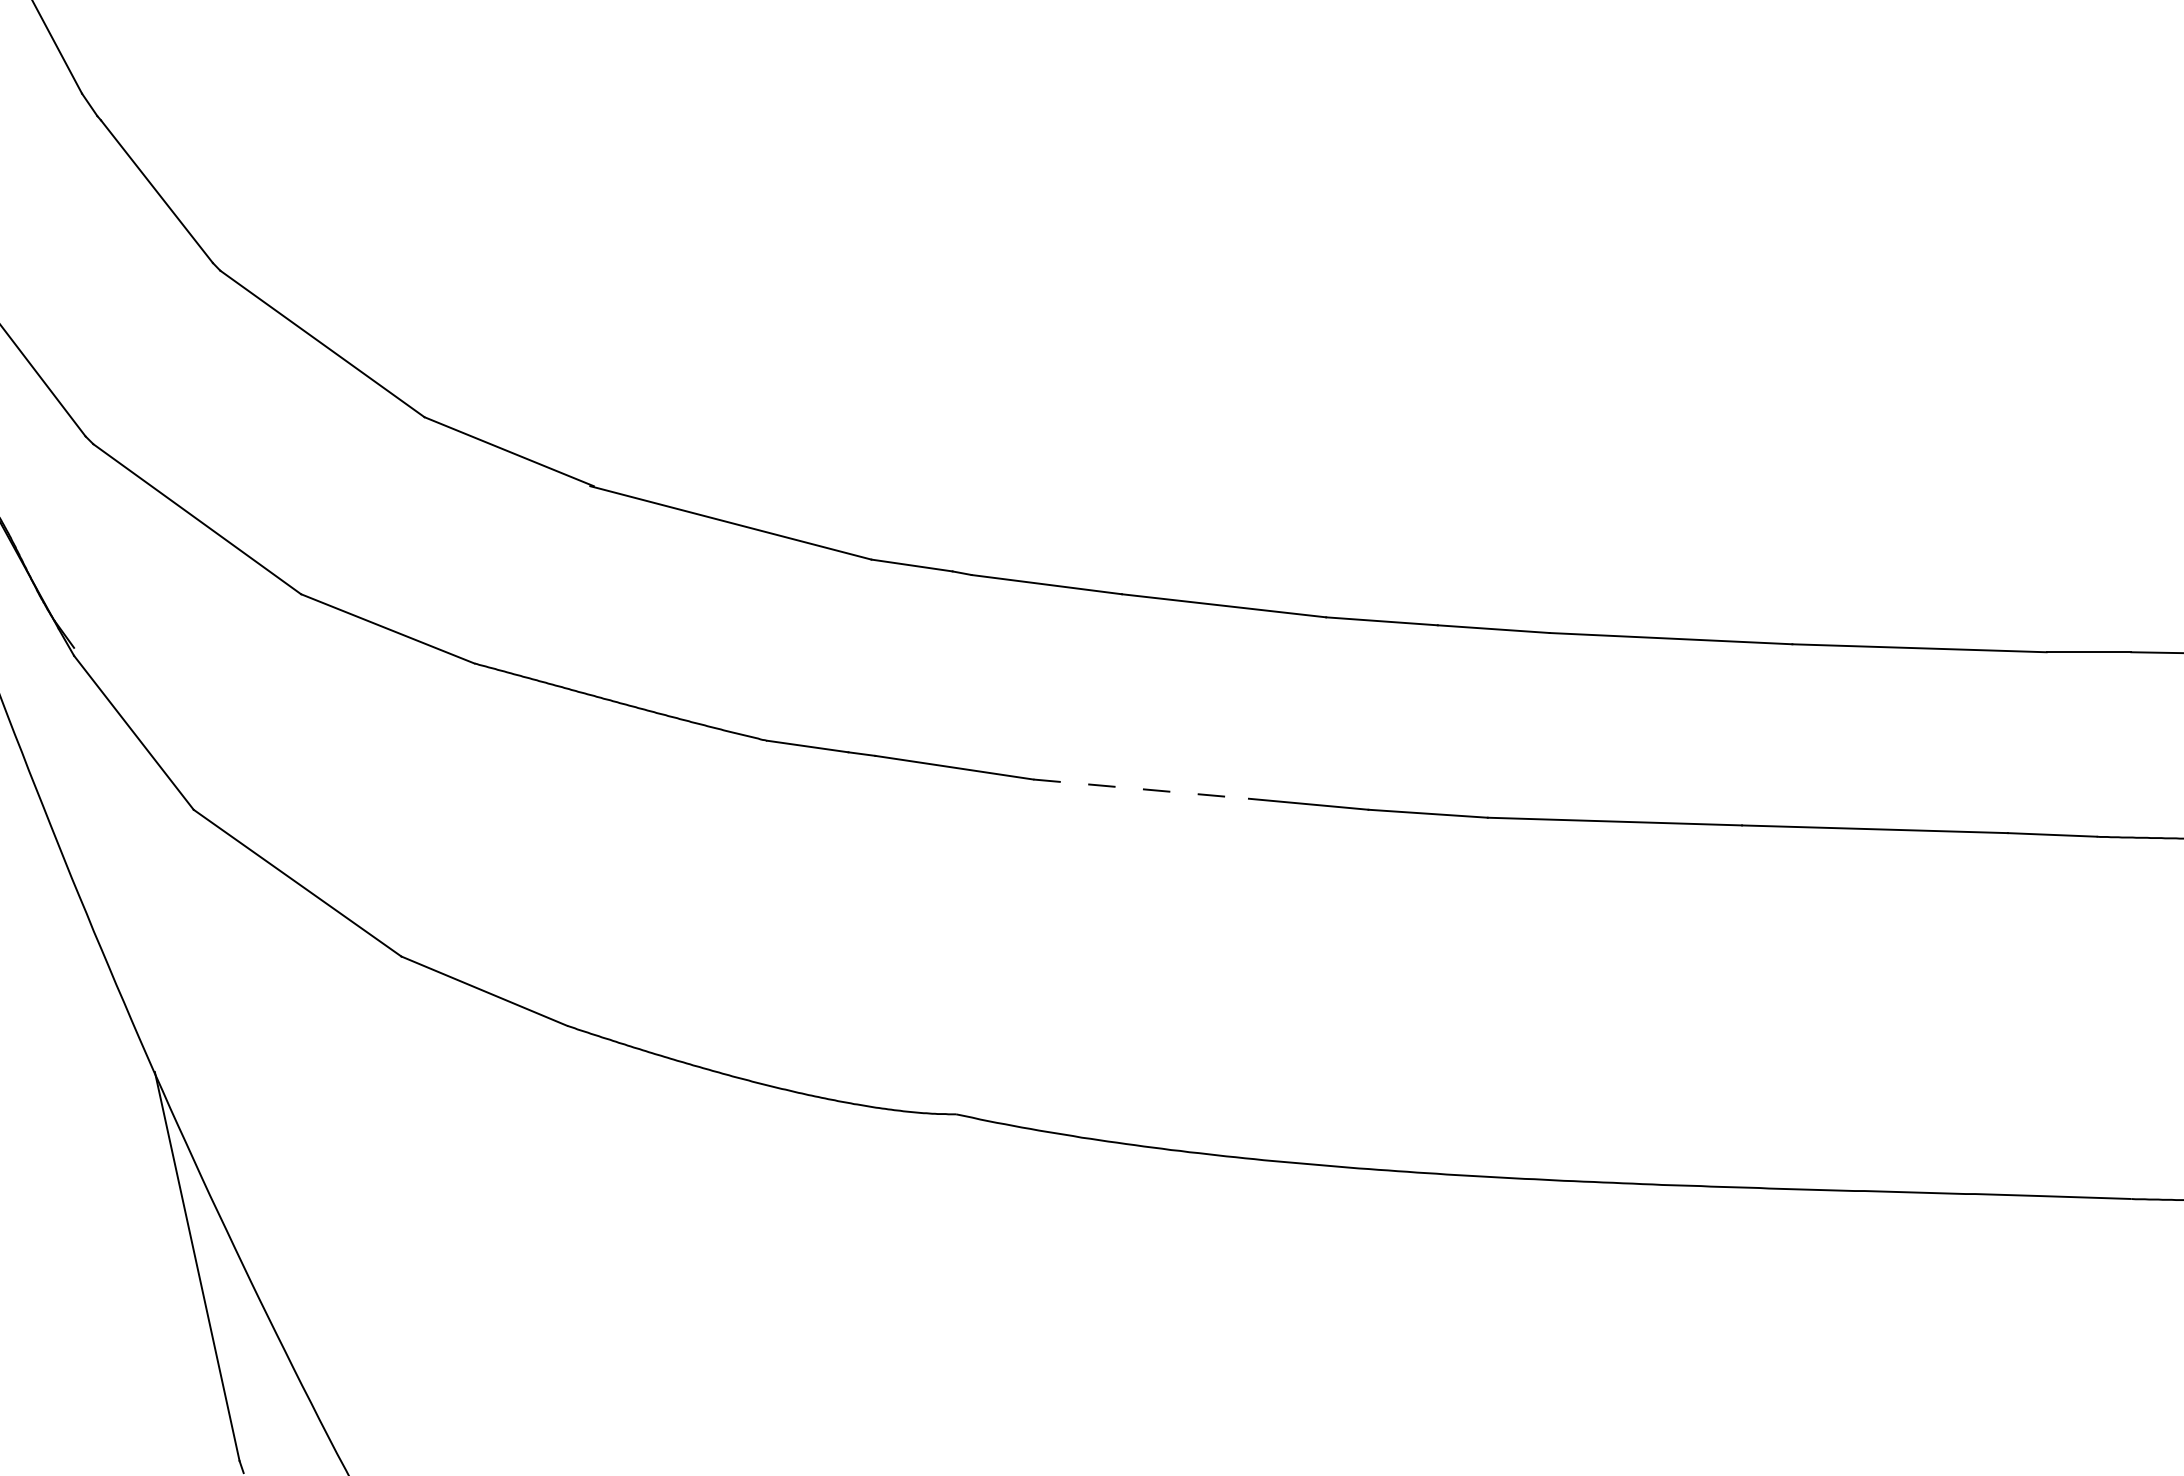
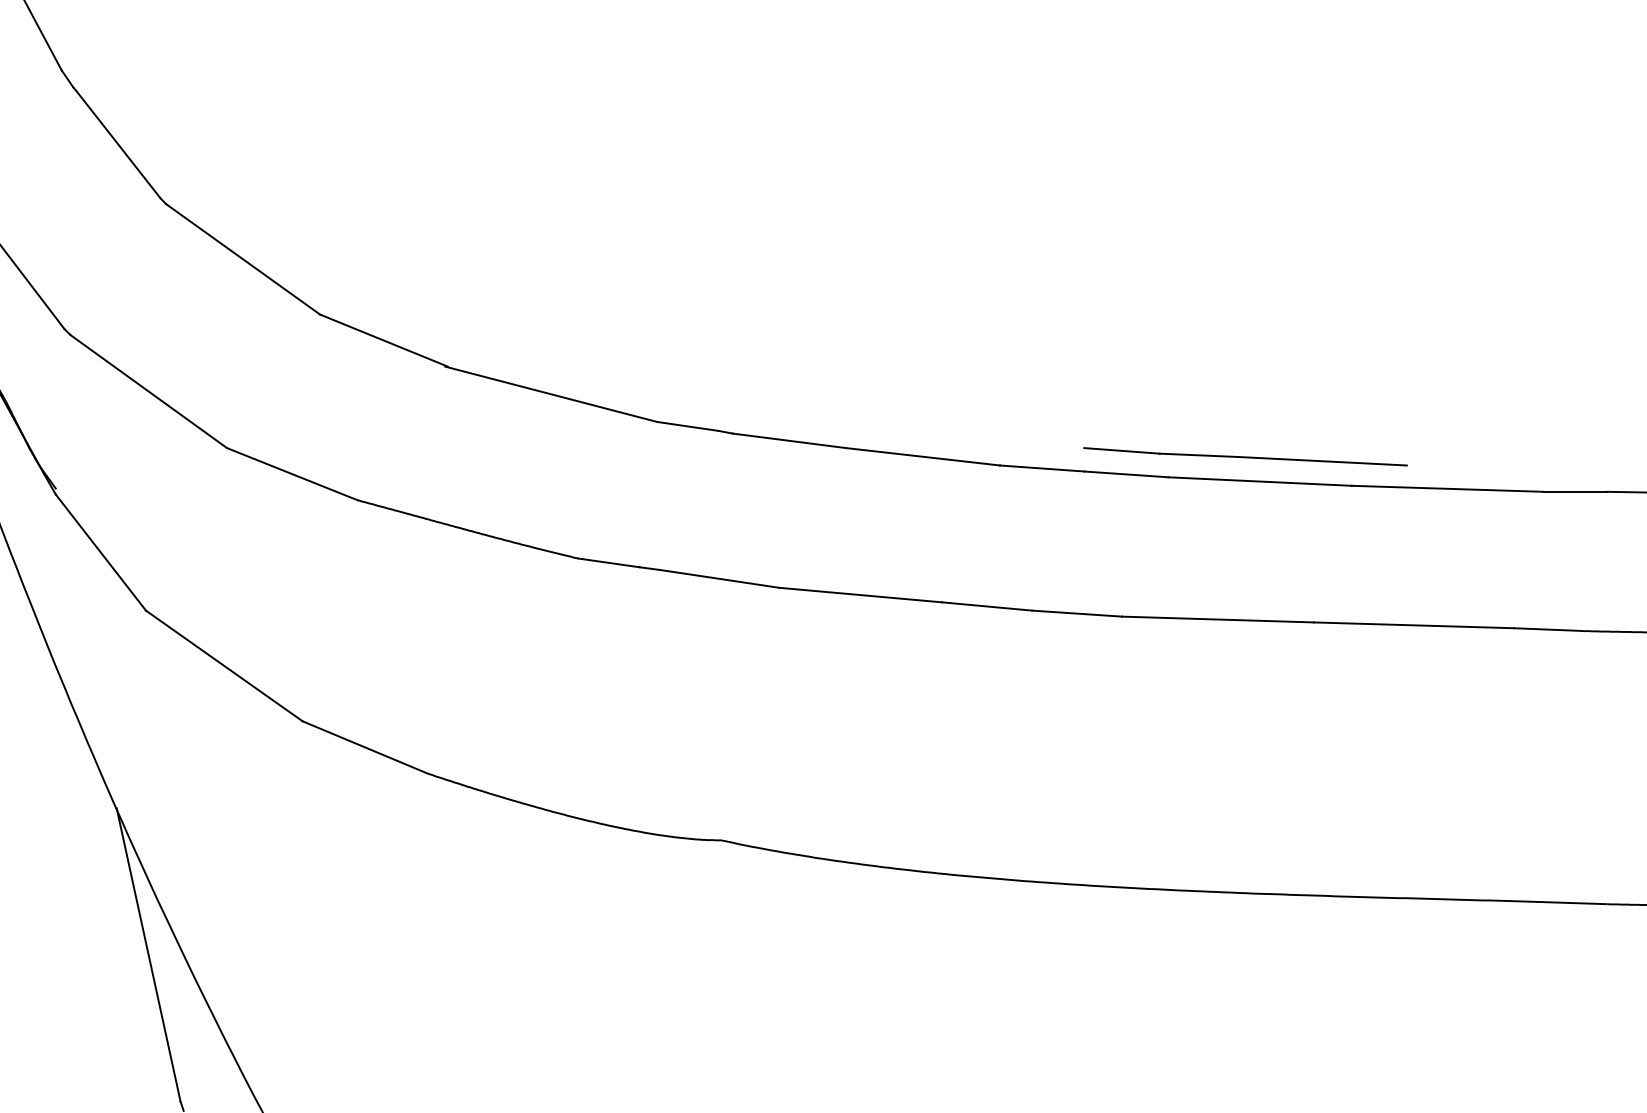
part: (1651, 605) -> (1245, 456), added
line: (1141, 789) -> (860, 595), dashed -> solid

